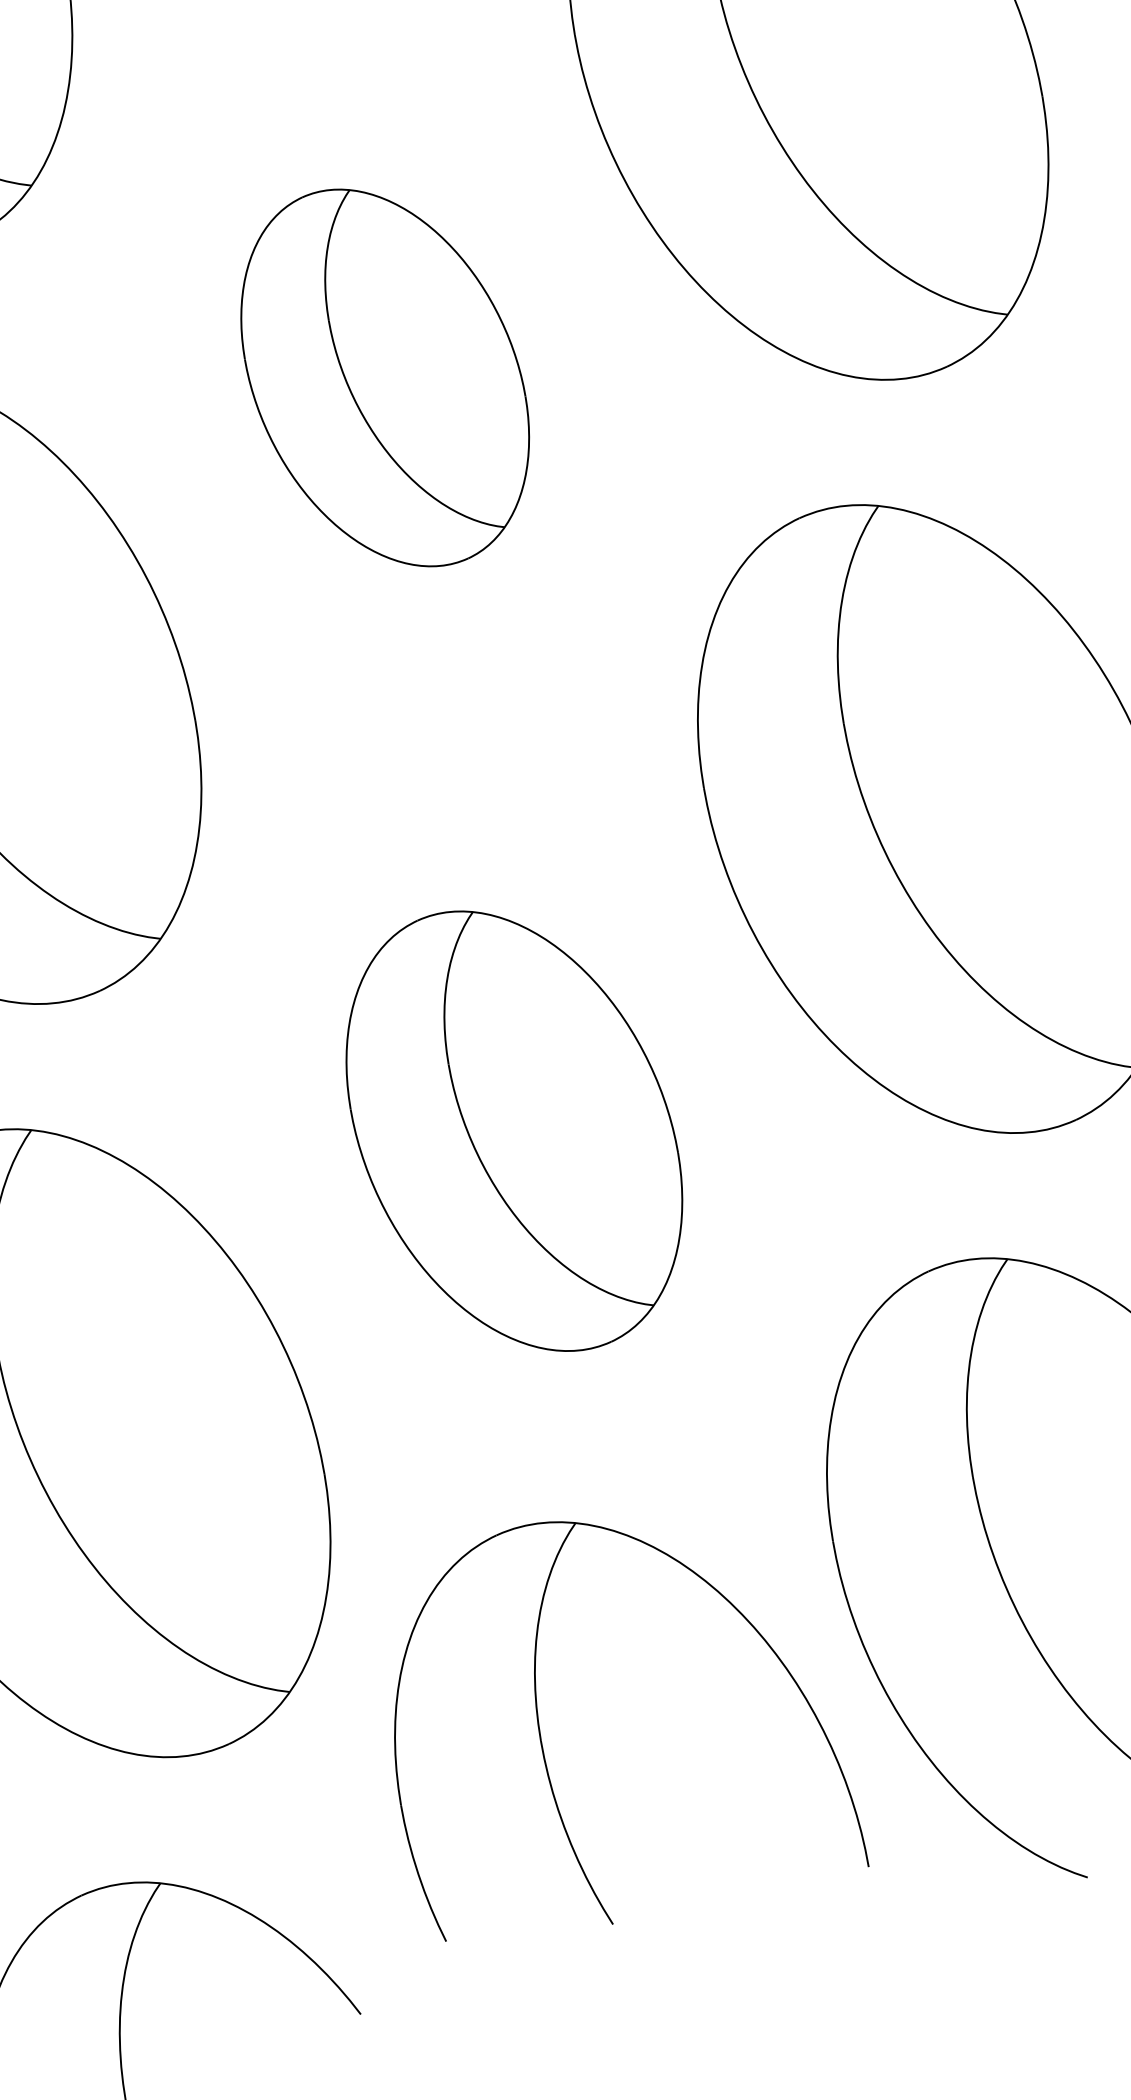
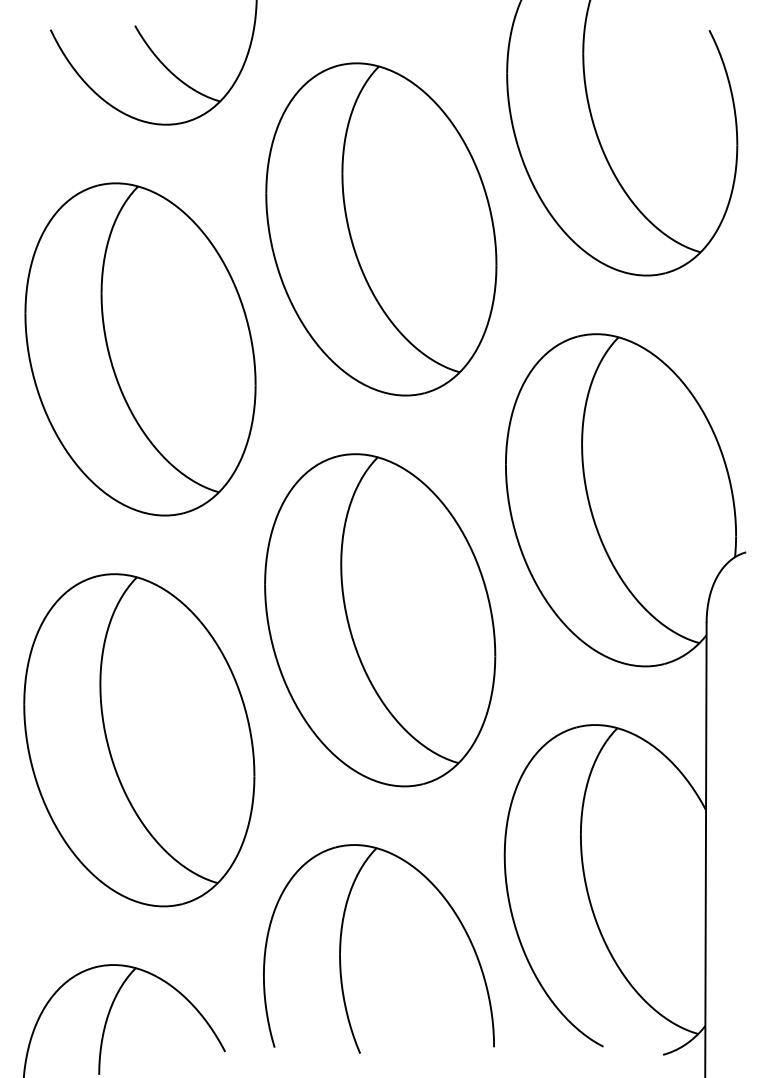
part: (385, 377) -> (381, 229), size x1.67
part: (514, 1131) -> (380, 620), size x1.43
part: (541, 1728) -> (341, 948), moved

